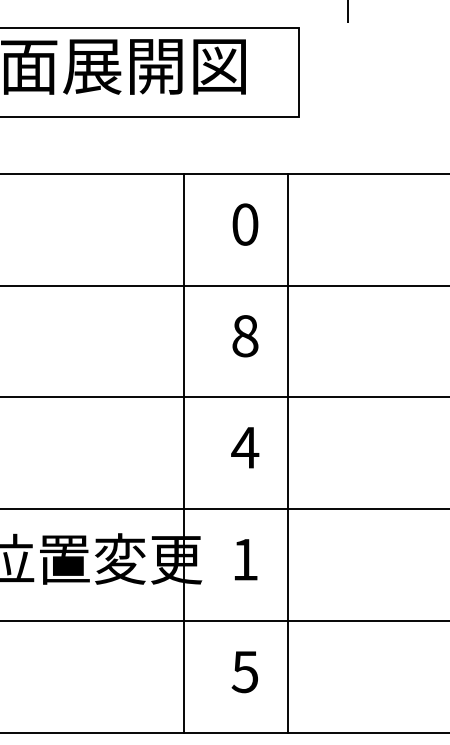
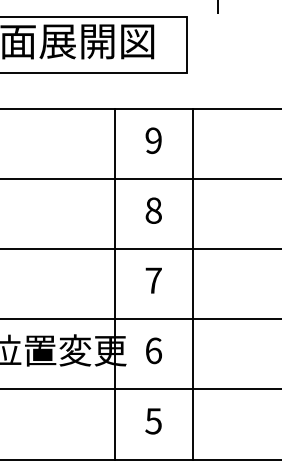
text: (244, 224) -> (153, 140), 0 -> 9
text: (244, 447) -> (153, 280), 4 -> 7
line: (287, 453) -> (192, 284), moved
text: (244, 559) -> (153, 350), 1 -> 6

